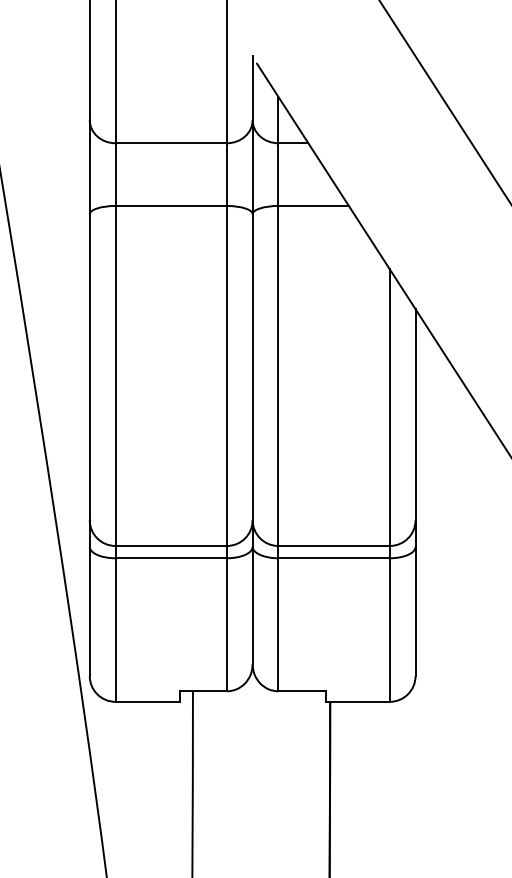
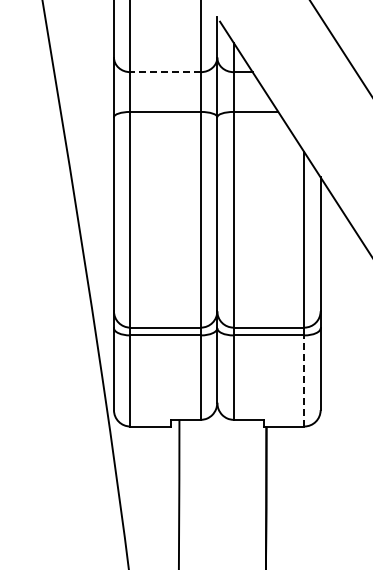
line: (170, 143) -> (165, 72), solid -> dashed
line: (390, 629) -> (304, 380), solid -> dashed

